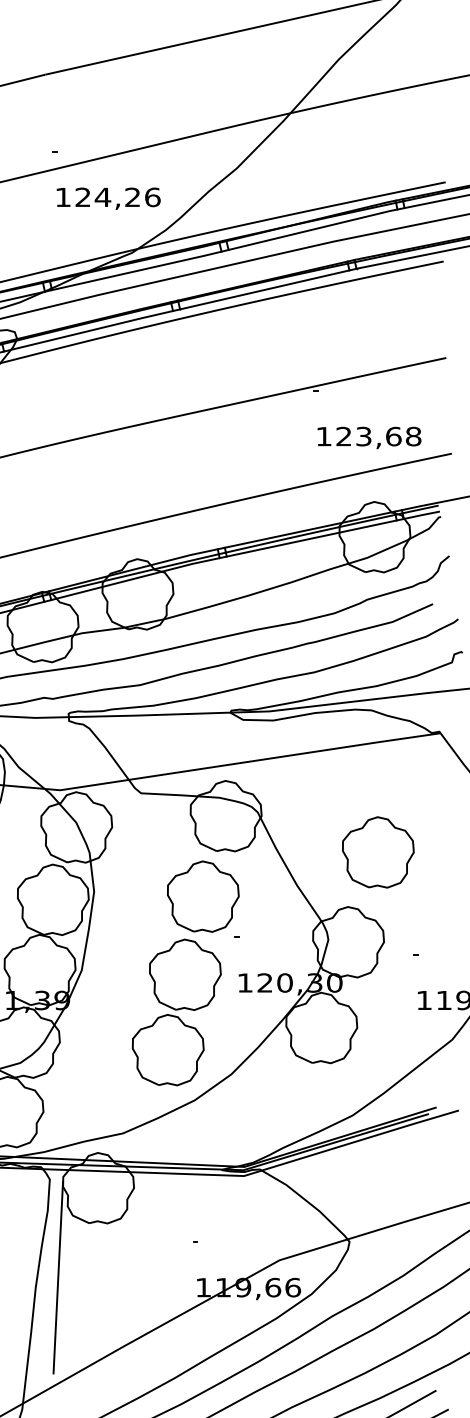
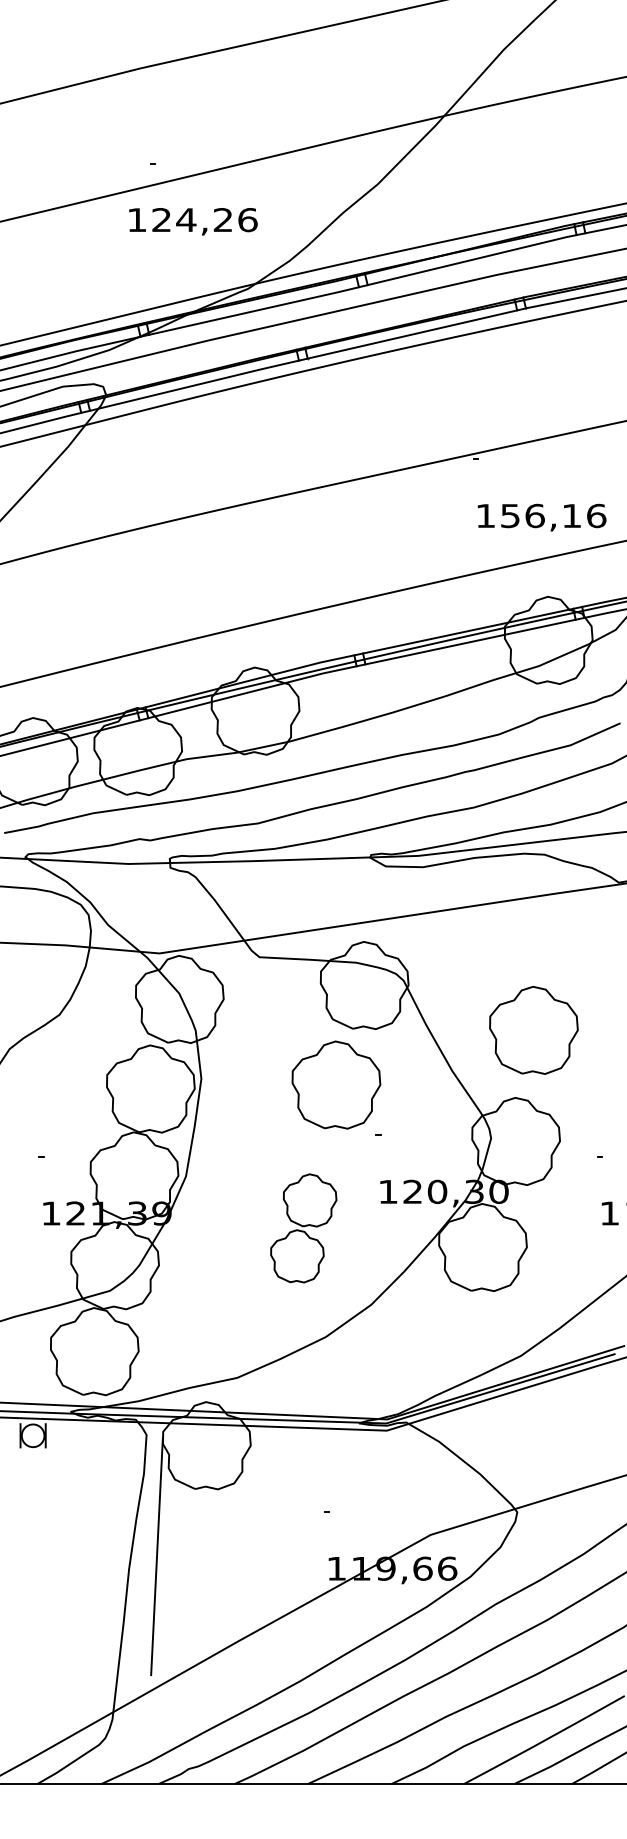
text: (108, 198) -> (193, 221), moved
text: (378, 436) -> (553, 515), 123,68 -> 156,16
part: (377, 851) -> (533, 1029), moved
part: (176, 1012) -> (303, 1228), size x0.6

